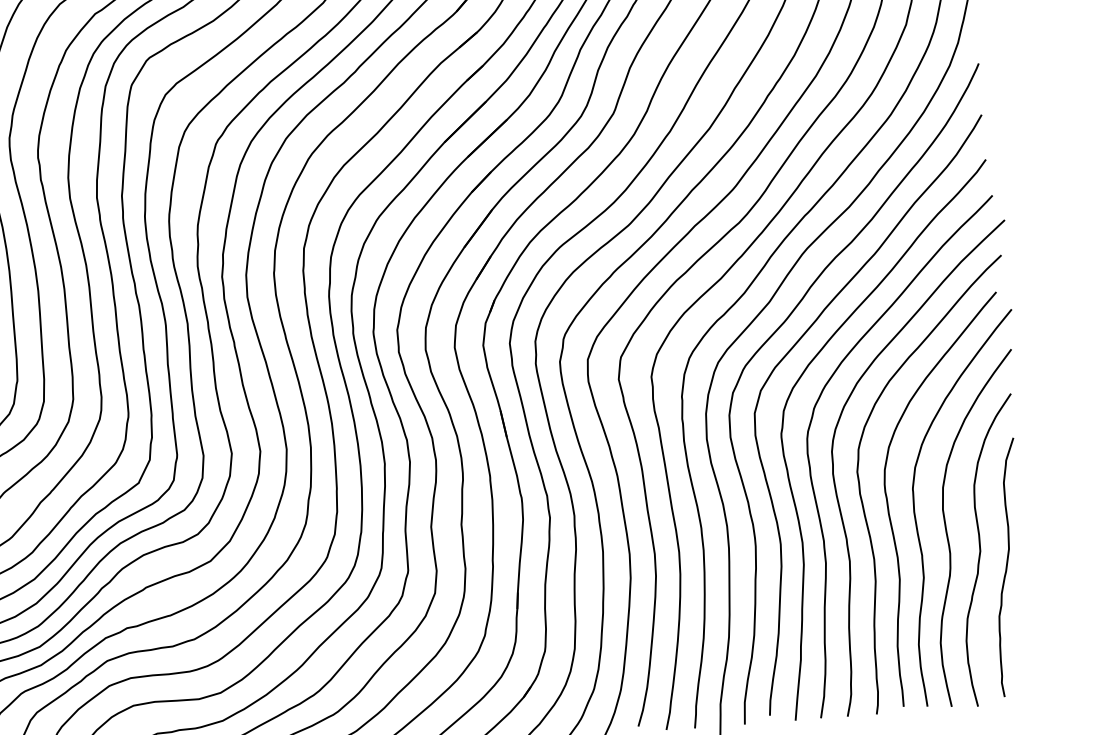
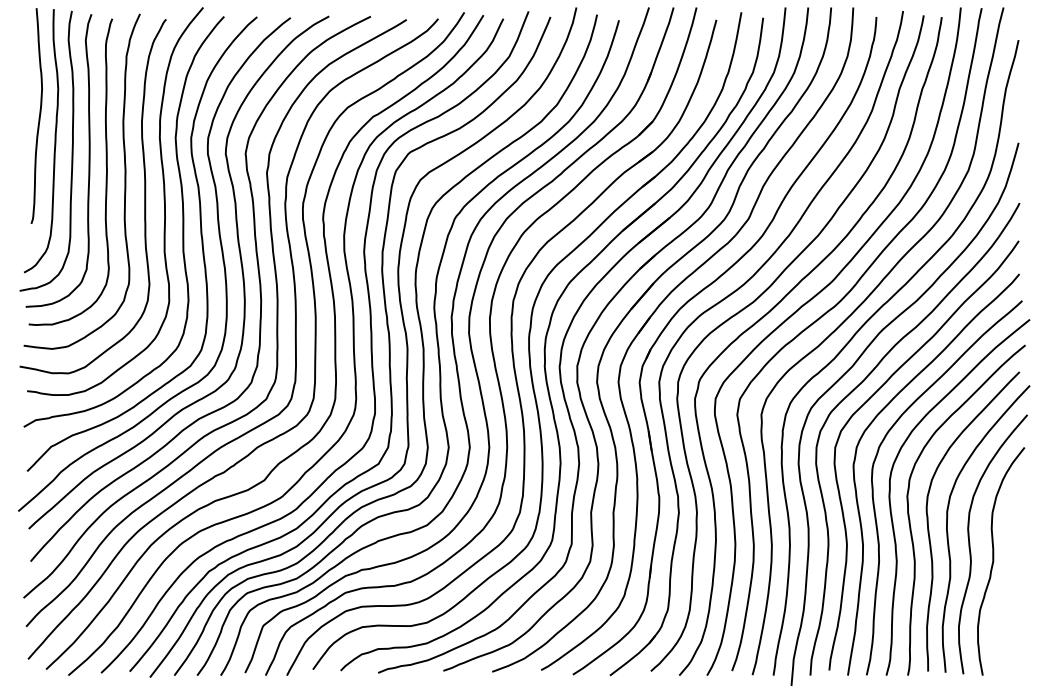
curve: (1007, 568) -> (1012, 575), removed

